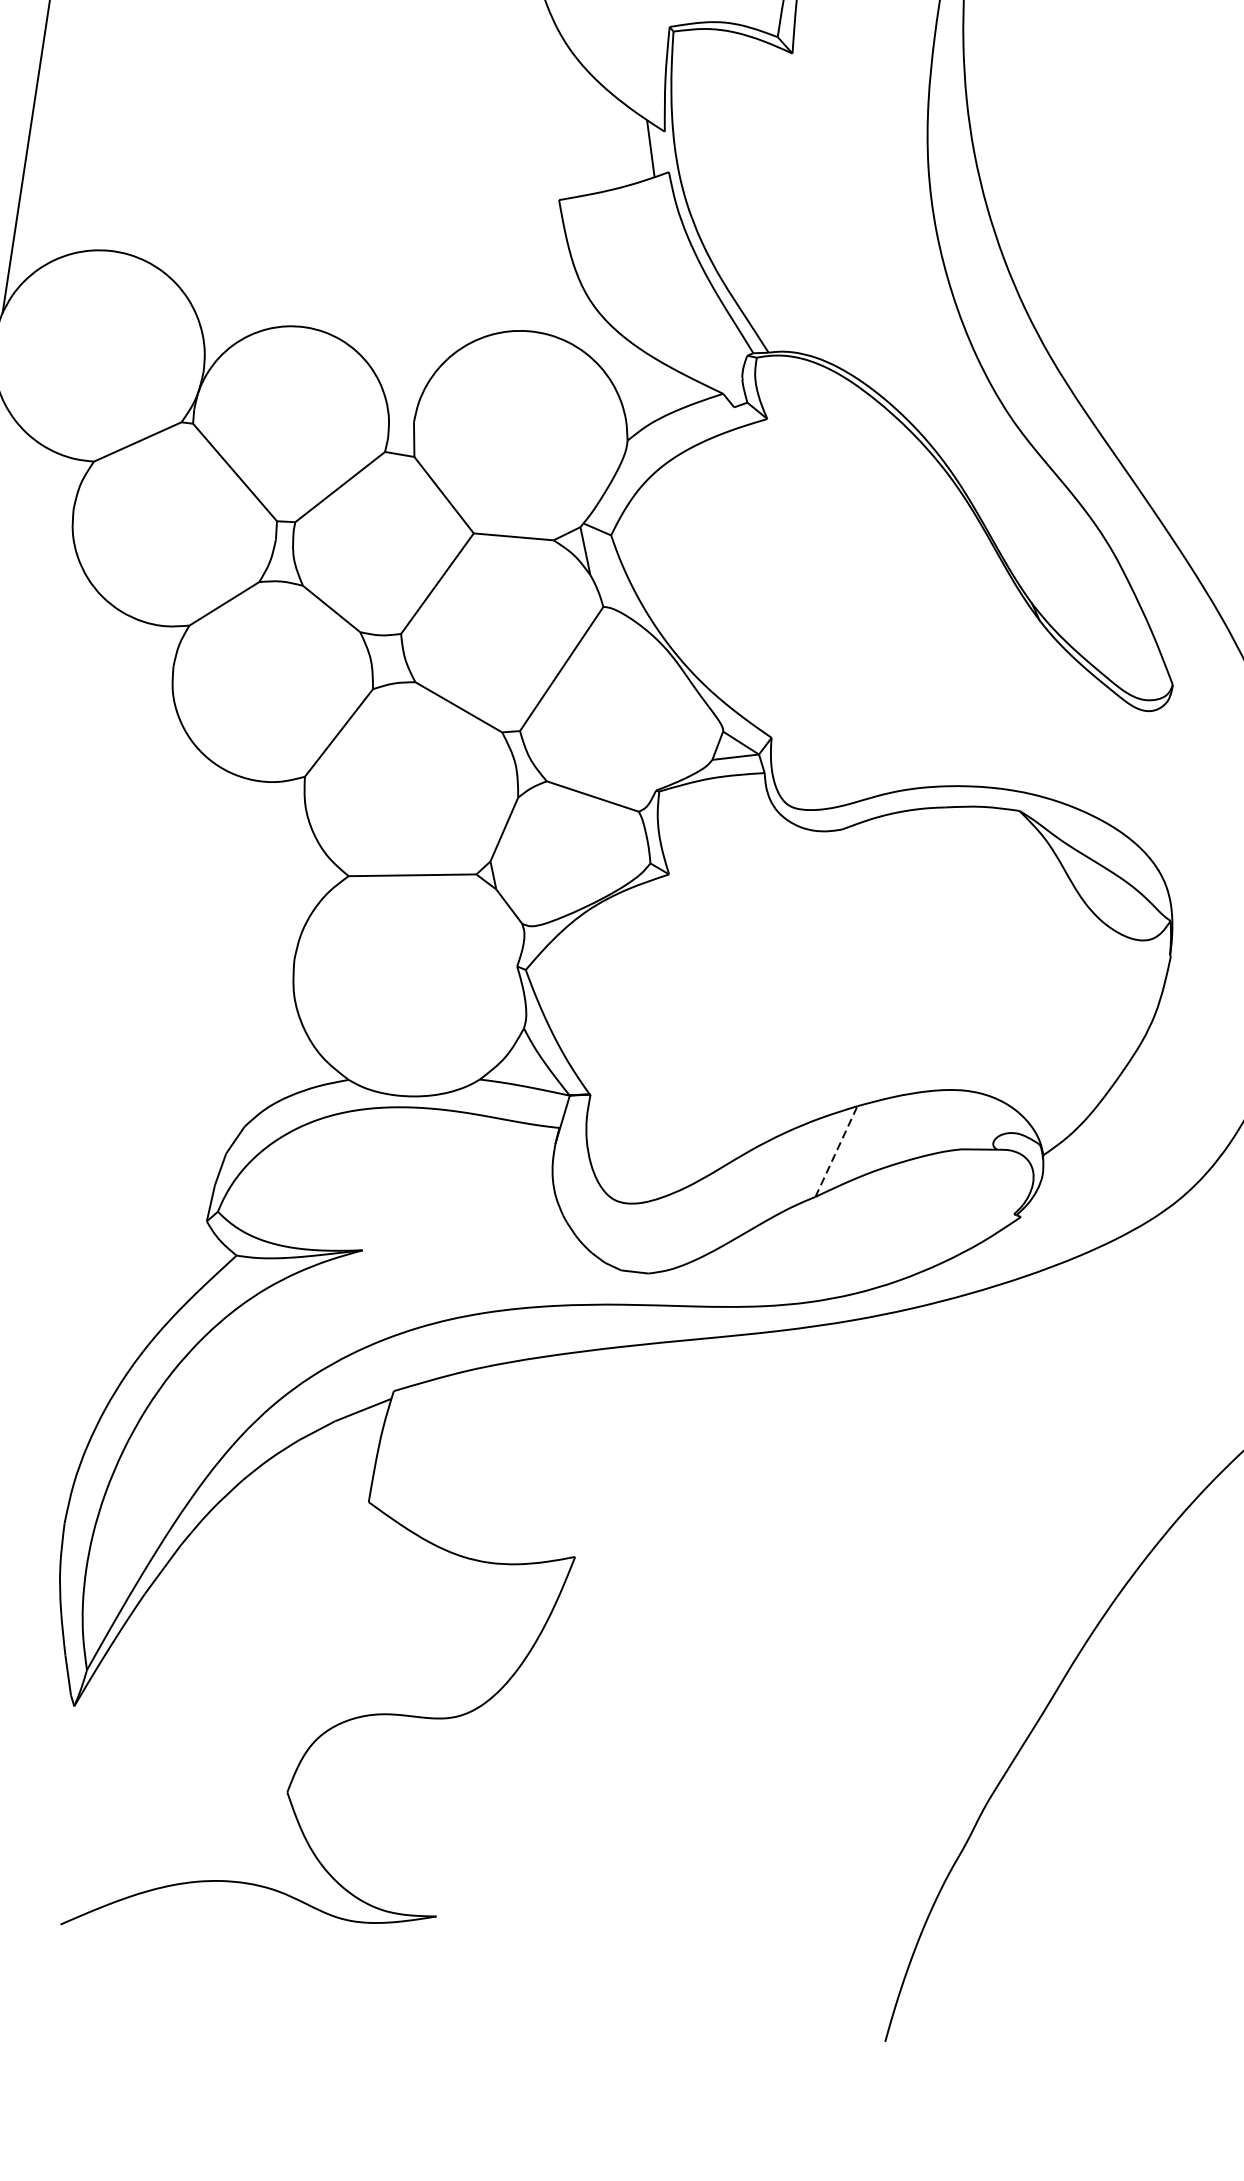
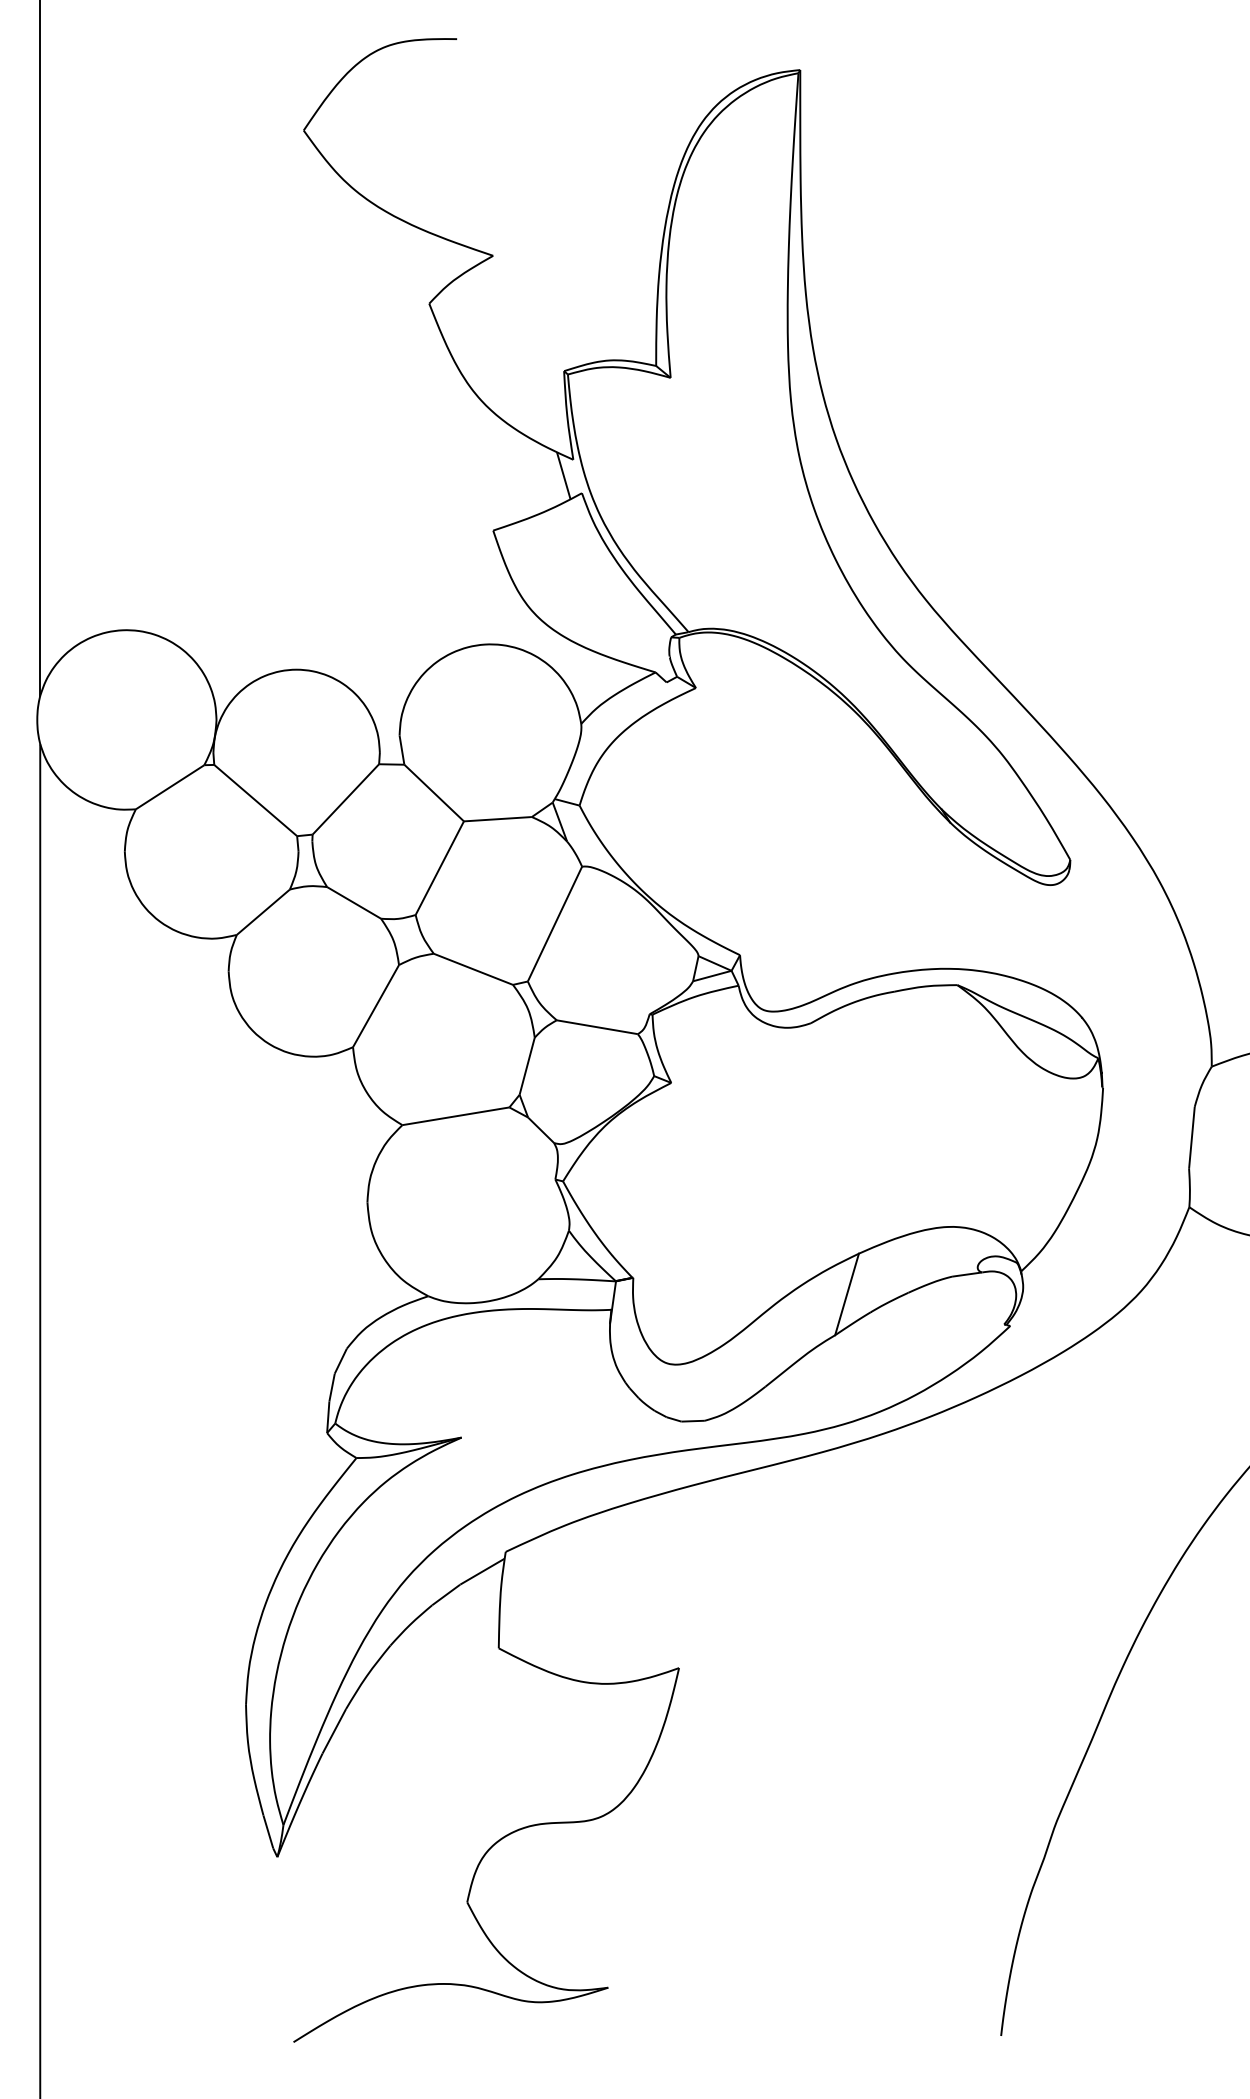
line: (837, 1150) -> (847, 1293), dashed -> solid

